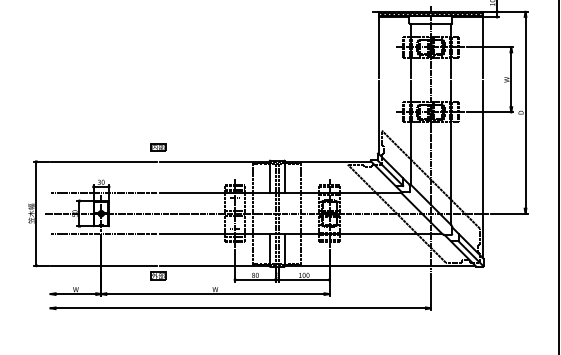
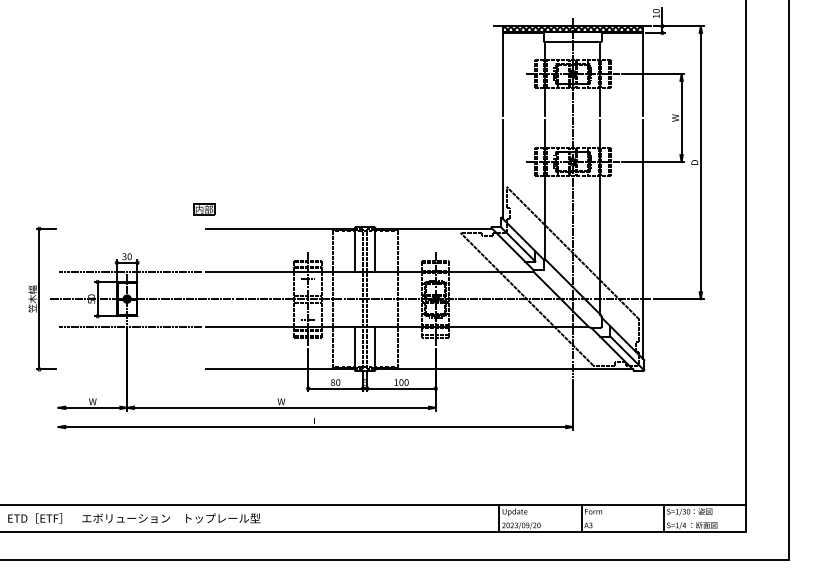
line: (103, 161) -> (130, 228), removed
line: (103, 265) -> (130, 369), removed
part: (158, 276) -> (204, 383), removed

